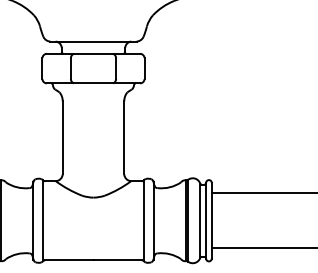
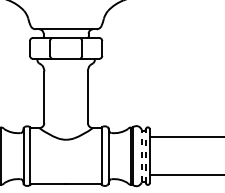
line: (200, 220) -> (141, 155), solid -> dashed
line: (206, 220) -> (146, 155), solid -> dashed

